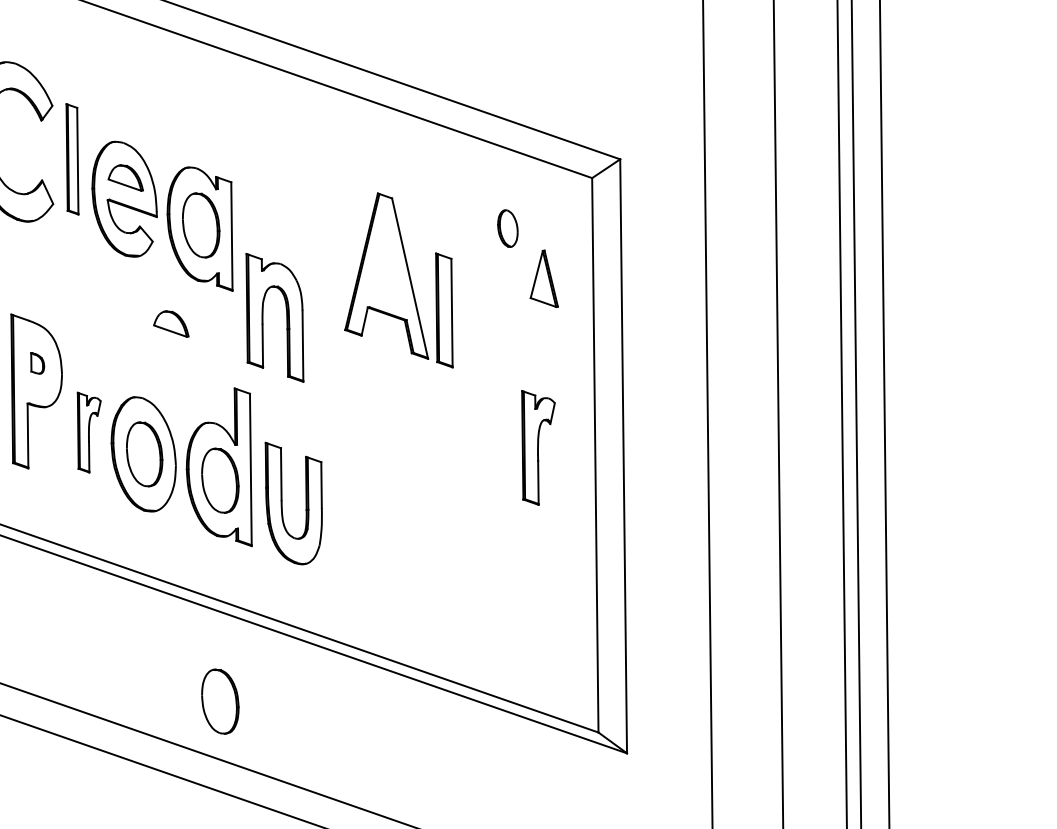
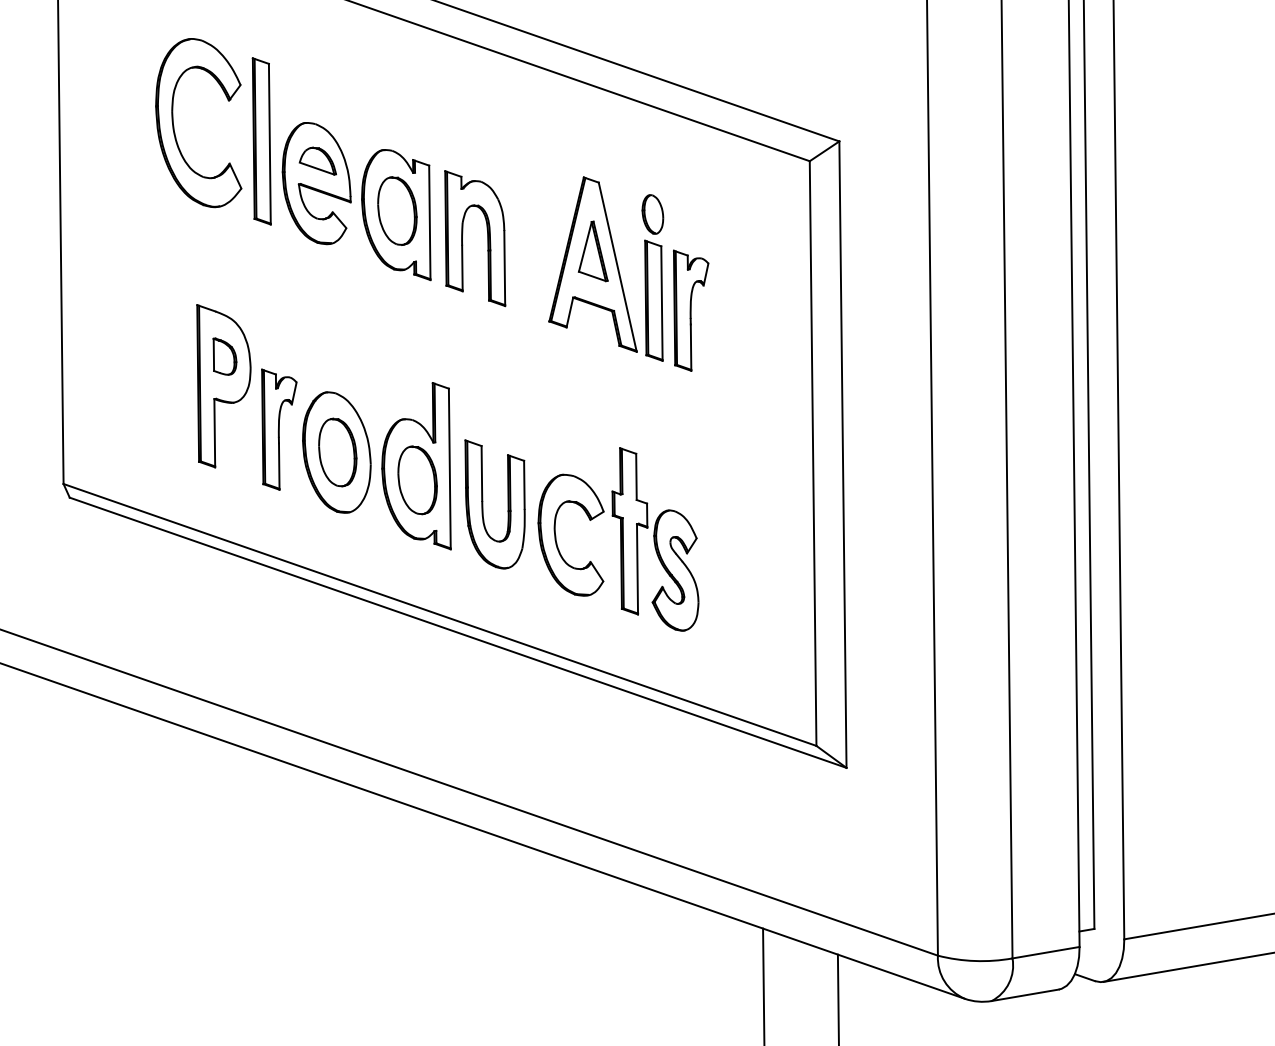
part: (72, 159) -> (261, 141), size x1.43
part: (507, 228) -> (652, 214), moved
part: (543, 278) -> (592, 251), moved
part: (286, 317) -> (487, 238), moved
part: (170, 323) -> (365, 314), removed
part: (37, 363) -> (224, 356), size x1.67
part: (89, 432) -> (279, 429), size x1.43
part: (538, 447) -> (691, 310), moved
part: (410, 536) -> (618, 539), added
part: (220, 701) -> (417, 713), removed

